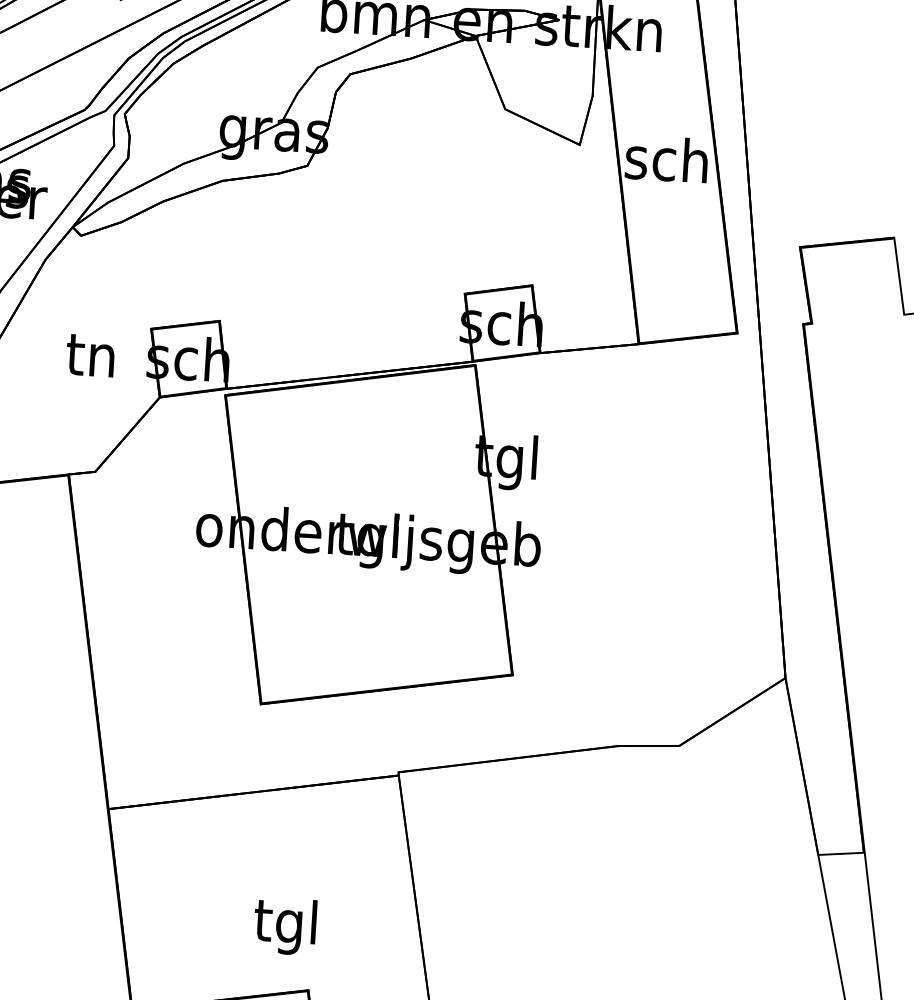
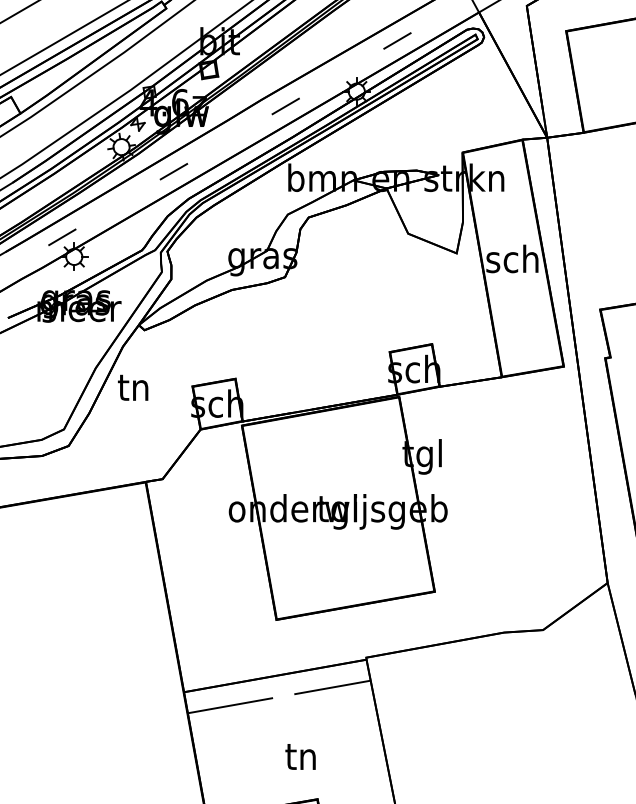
text: (91, 355) -> (133, 387), moved
line: (253, 791) -> (279, 696), moved
text: (285, 926) -> (300, 759), tgl -> tn

